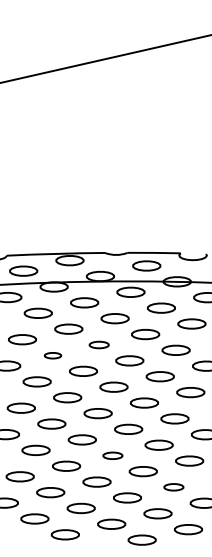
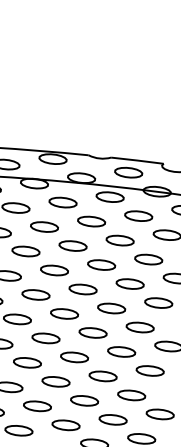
part: (98, 344) -> (72, 245), size x1.43
part: (52, 355) -> (25, 251), size x1.67
part: (112, 455) -> (74, 357), size x1.43
part: (173, 486) -> (131, 394), size x1.43

